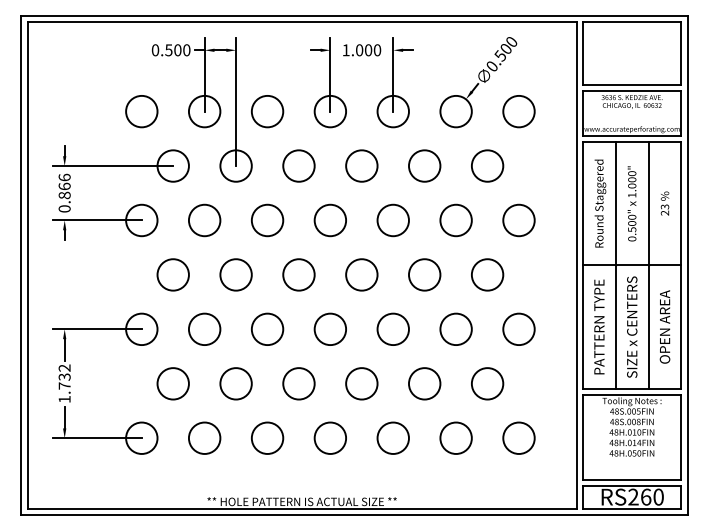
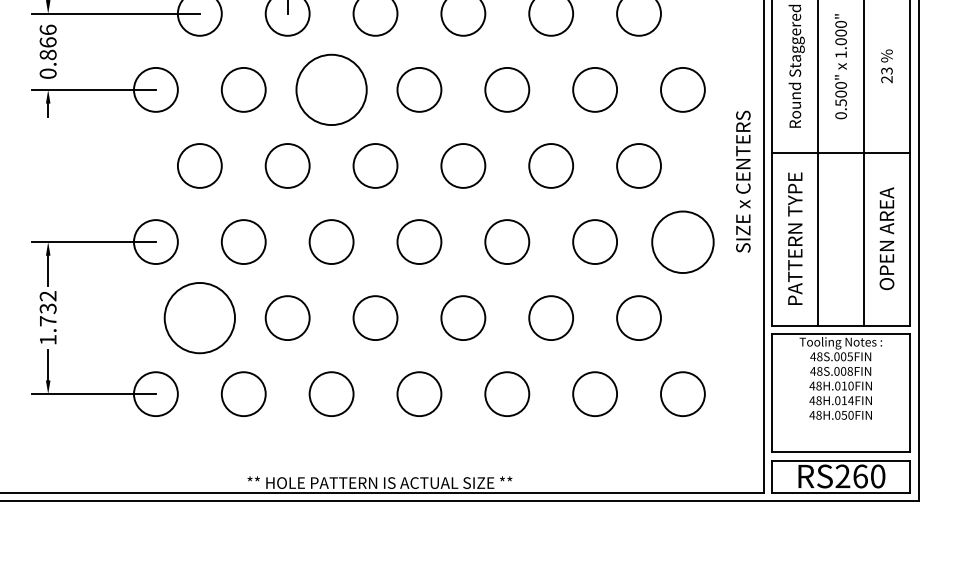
circle: (267, 220) -> (331, 89), size x1.6
text: (632, 326) -> (743, 180), moved
circle: (518, 328) -> (682, 240), size x1.4
circle: (172, 383) -> (198, 317), size x1.6

